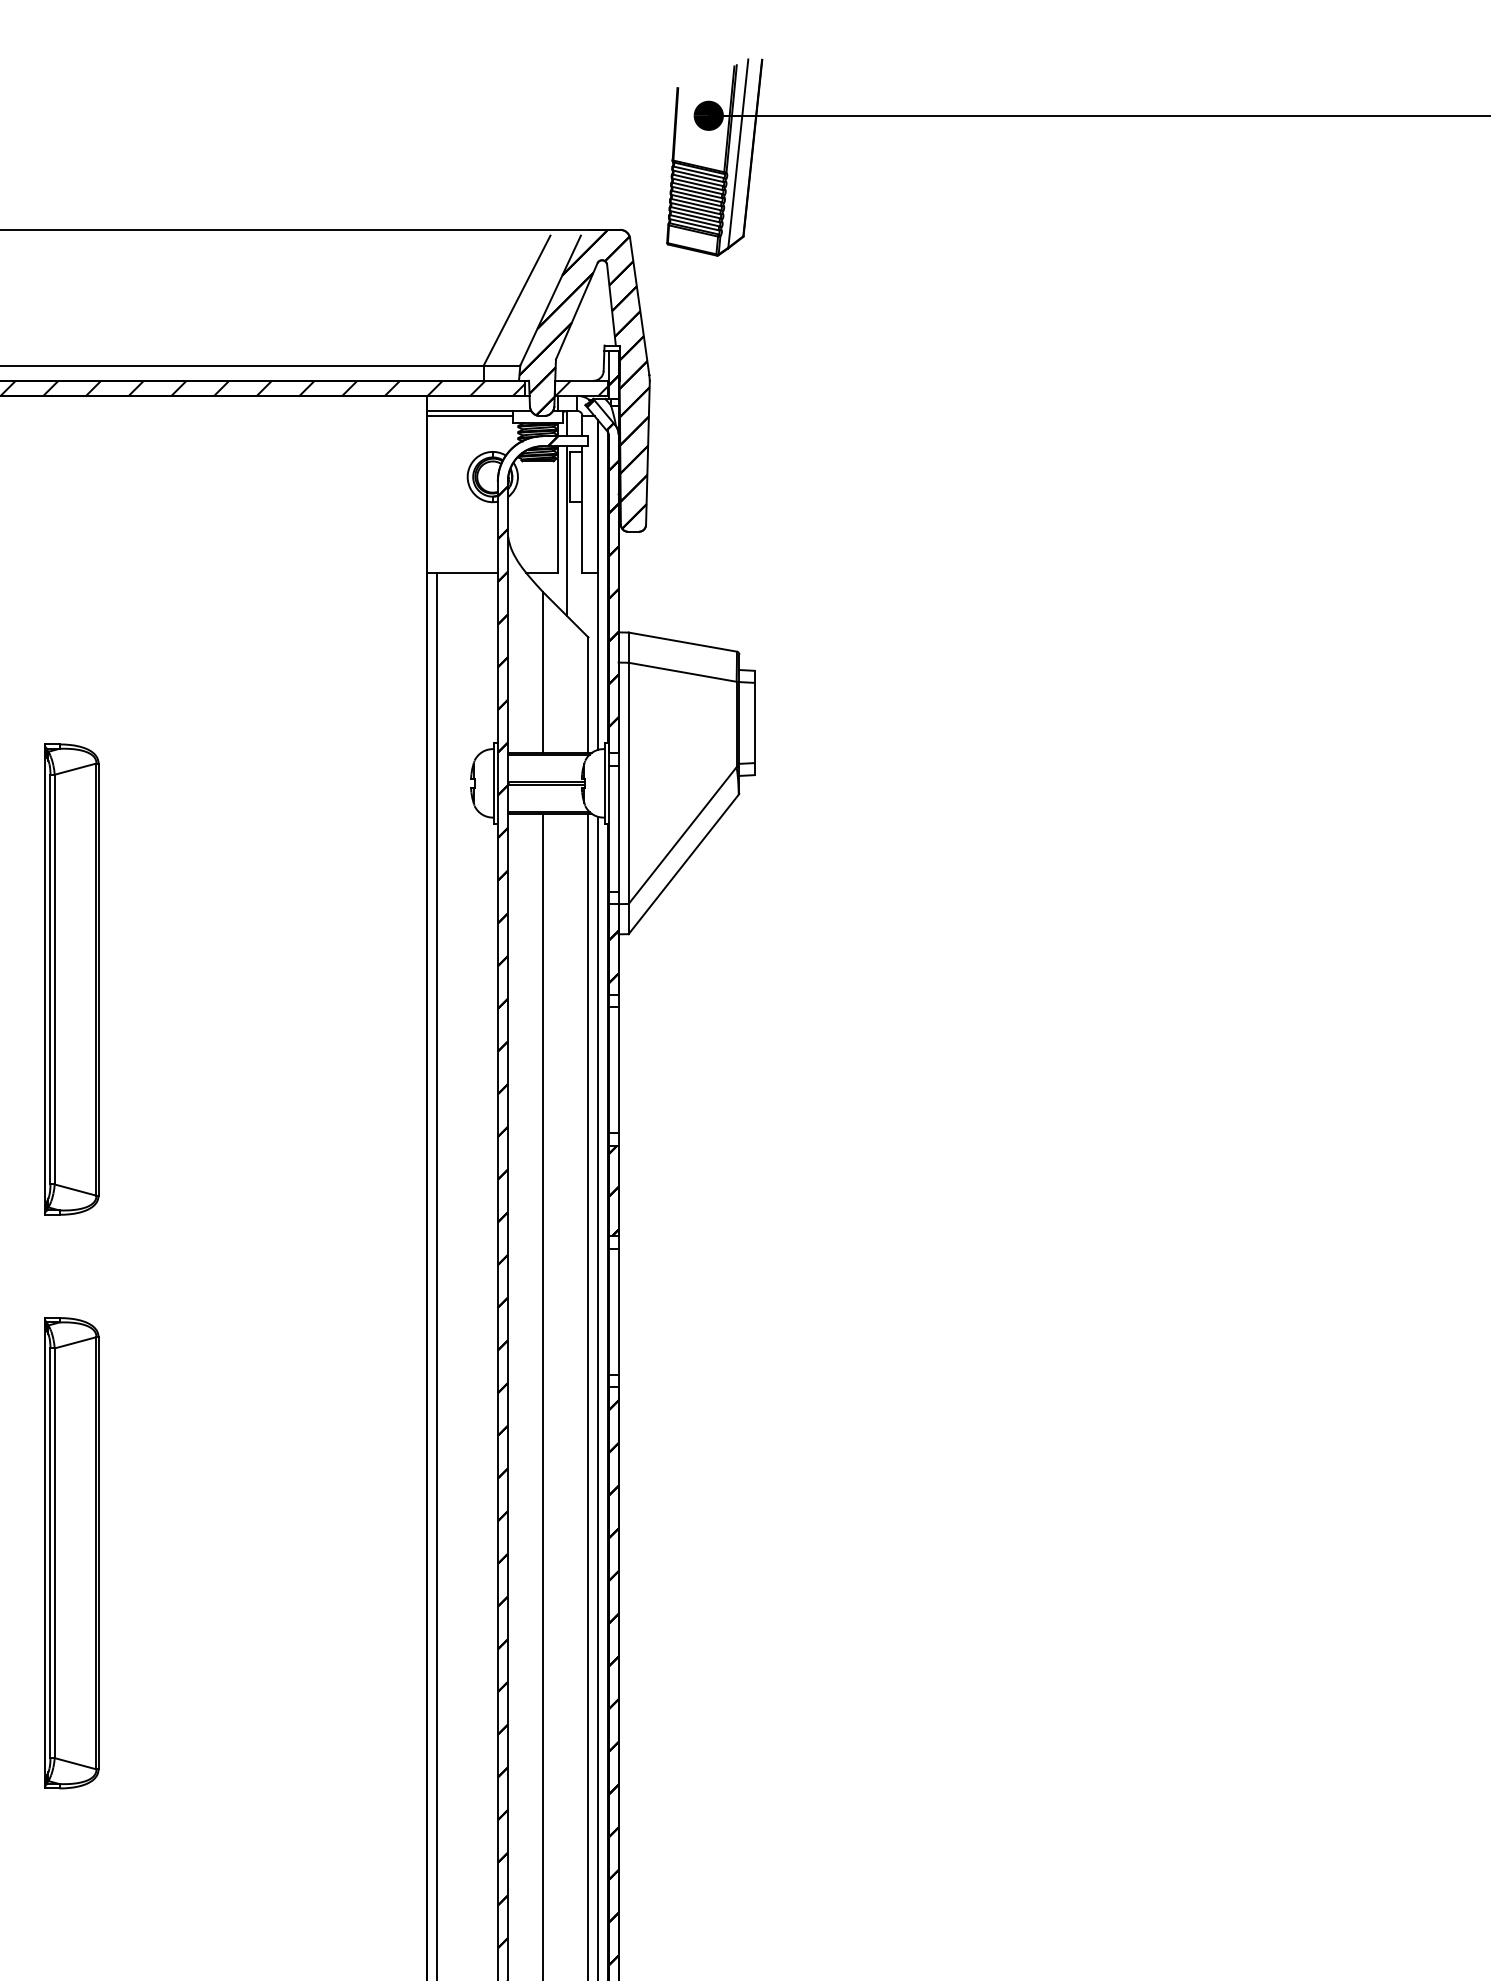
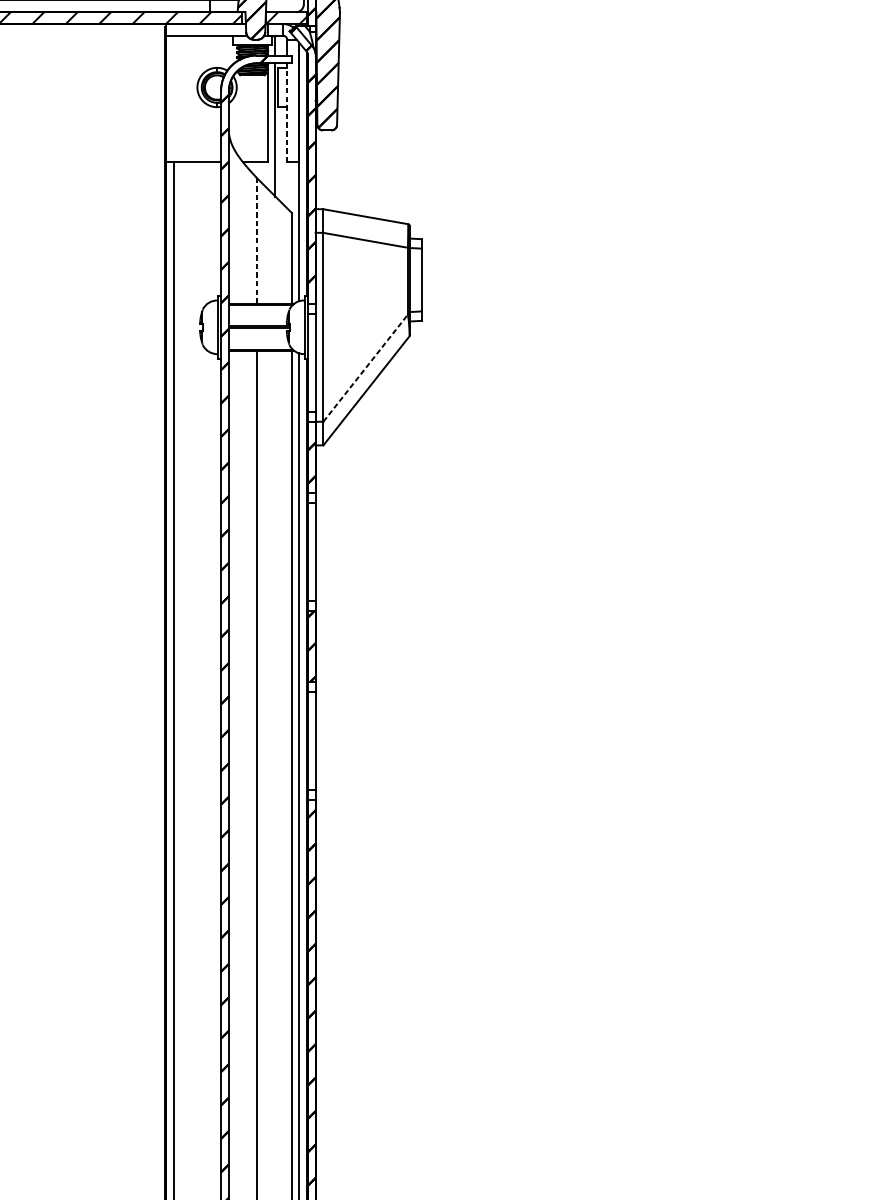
line: (469, 416) -> (198, 40), removed
line: (582, 508) -> (287, 112), solid -> dashed
line: (543, 672) -> (256, 240), solid -> dashed
line: (682, 835) -> (365, 368), solid -> dashed

